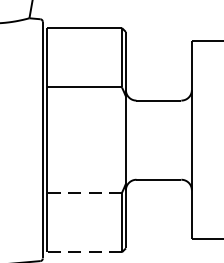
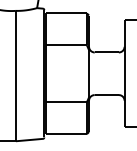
line: (84, 193) -> (66, 102), dashed -> solid
line: (84, 252) -> (66, 134), dashed -> solid

